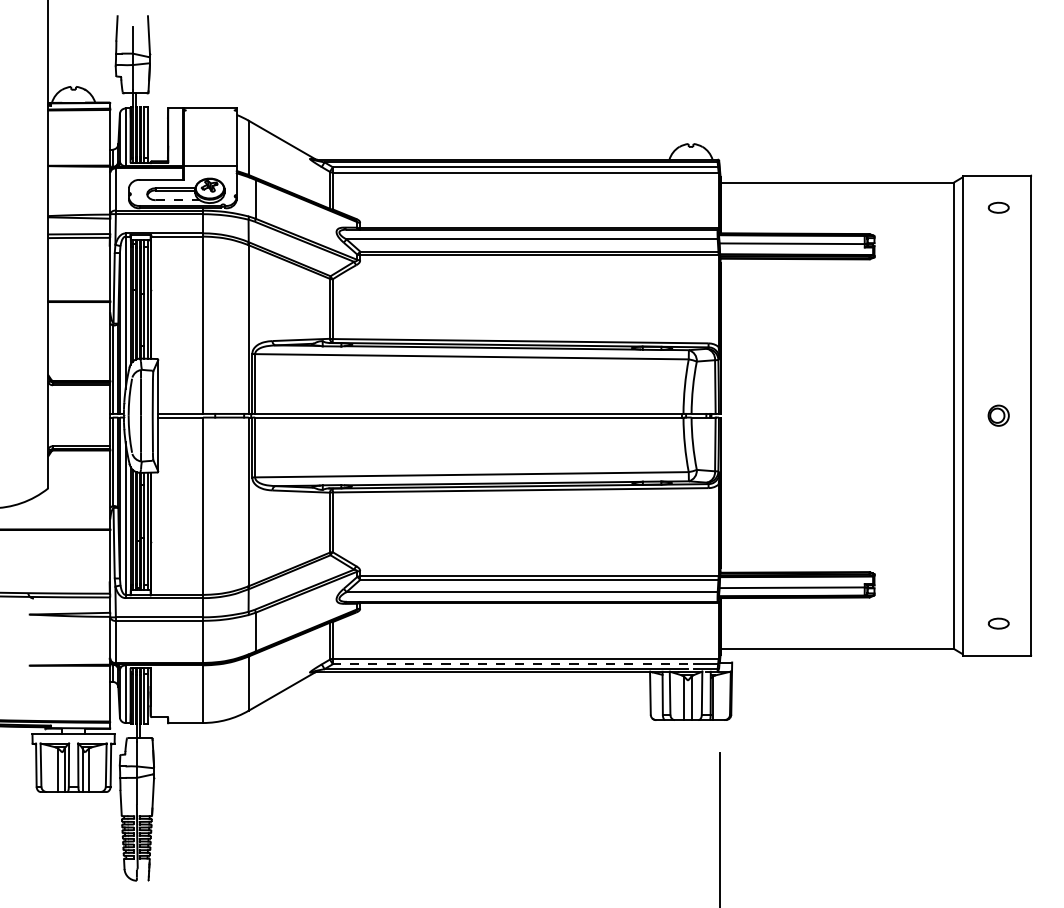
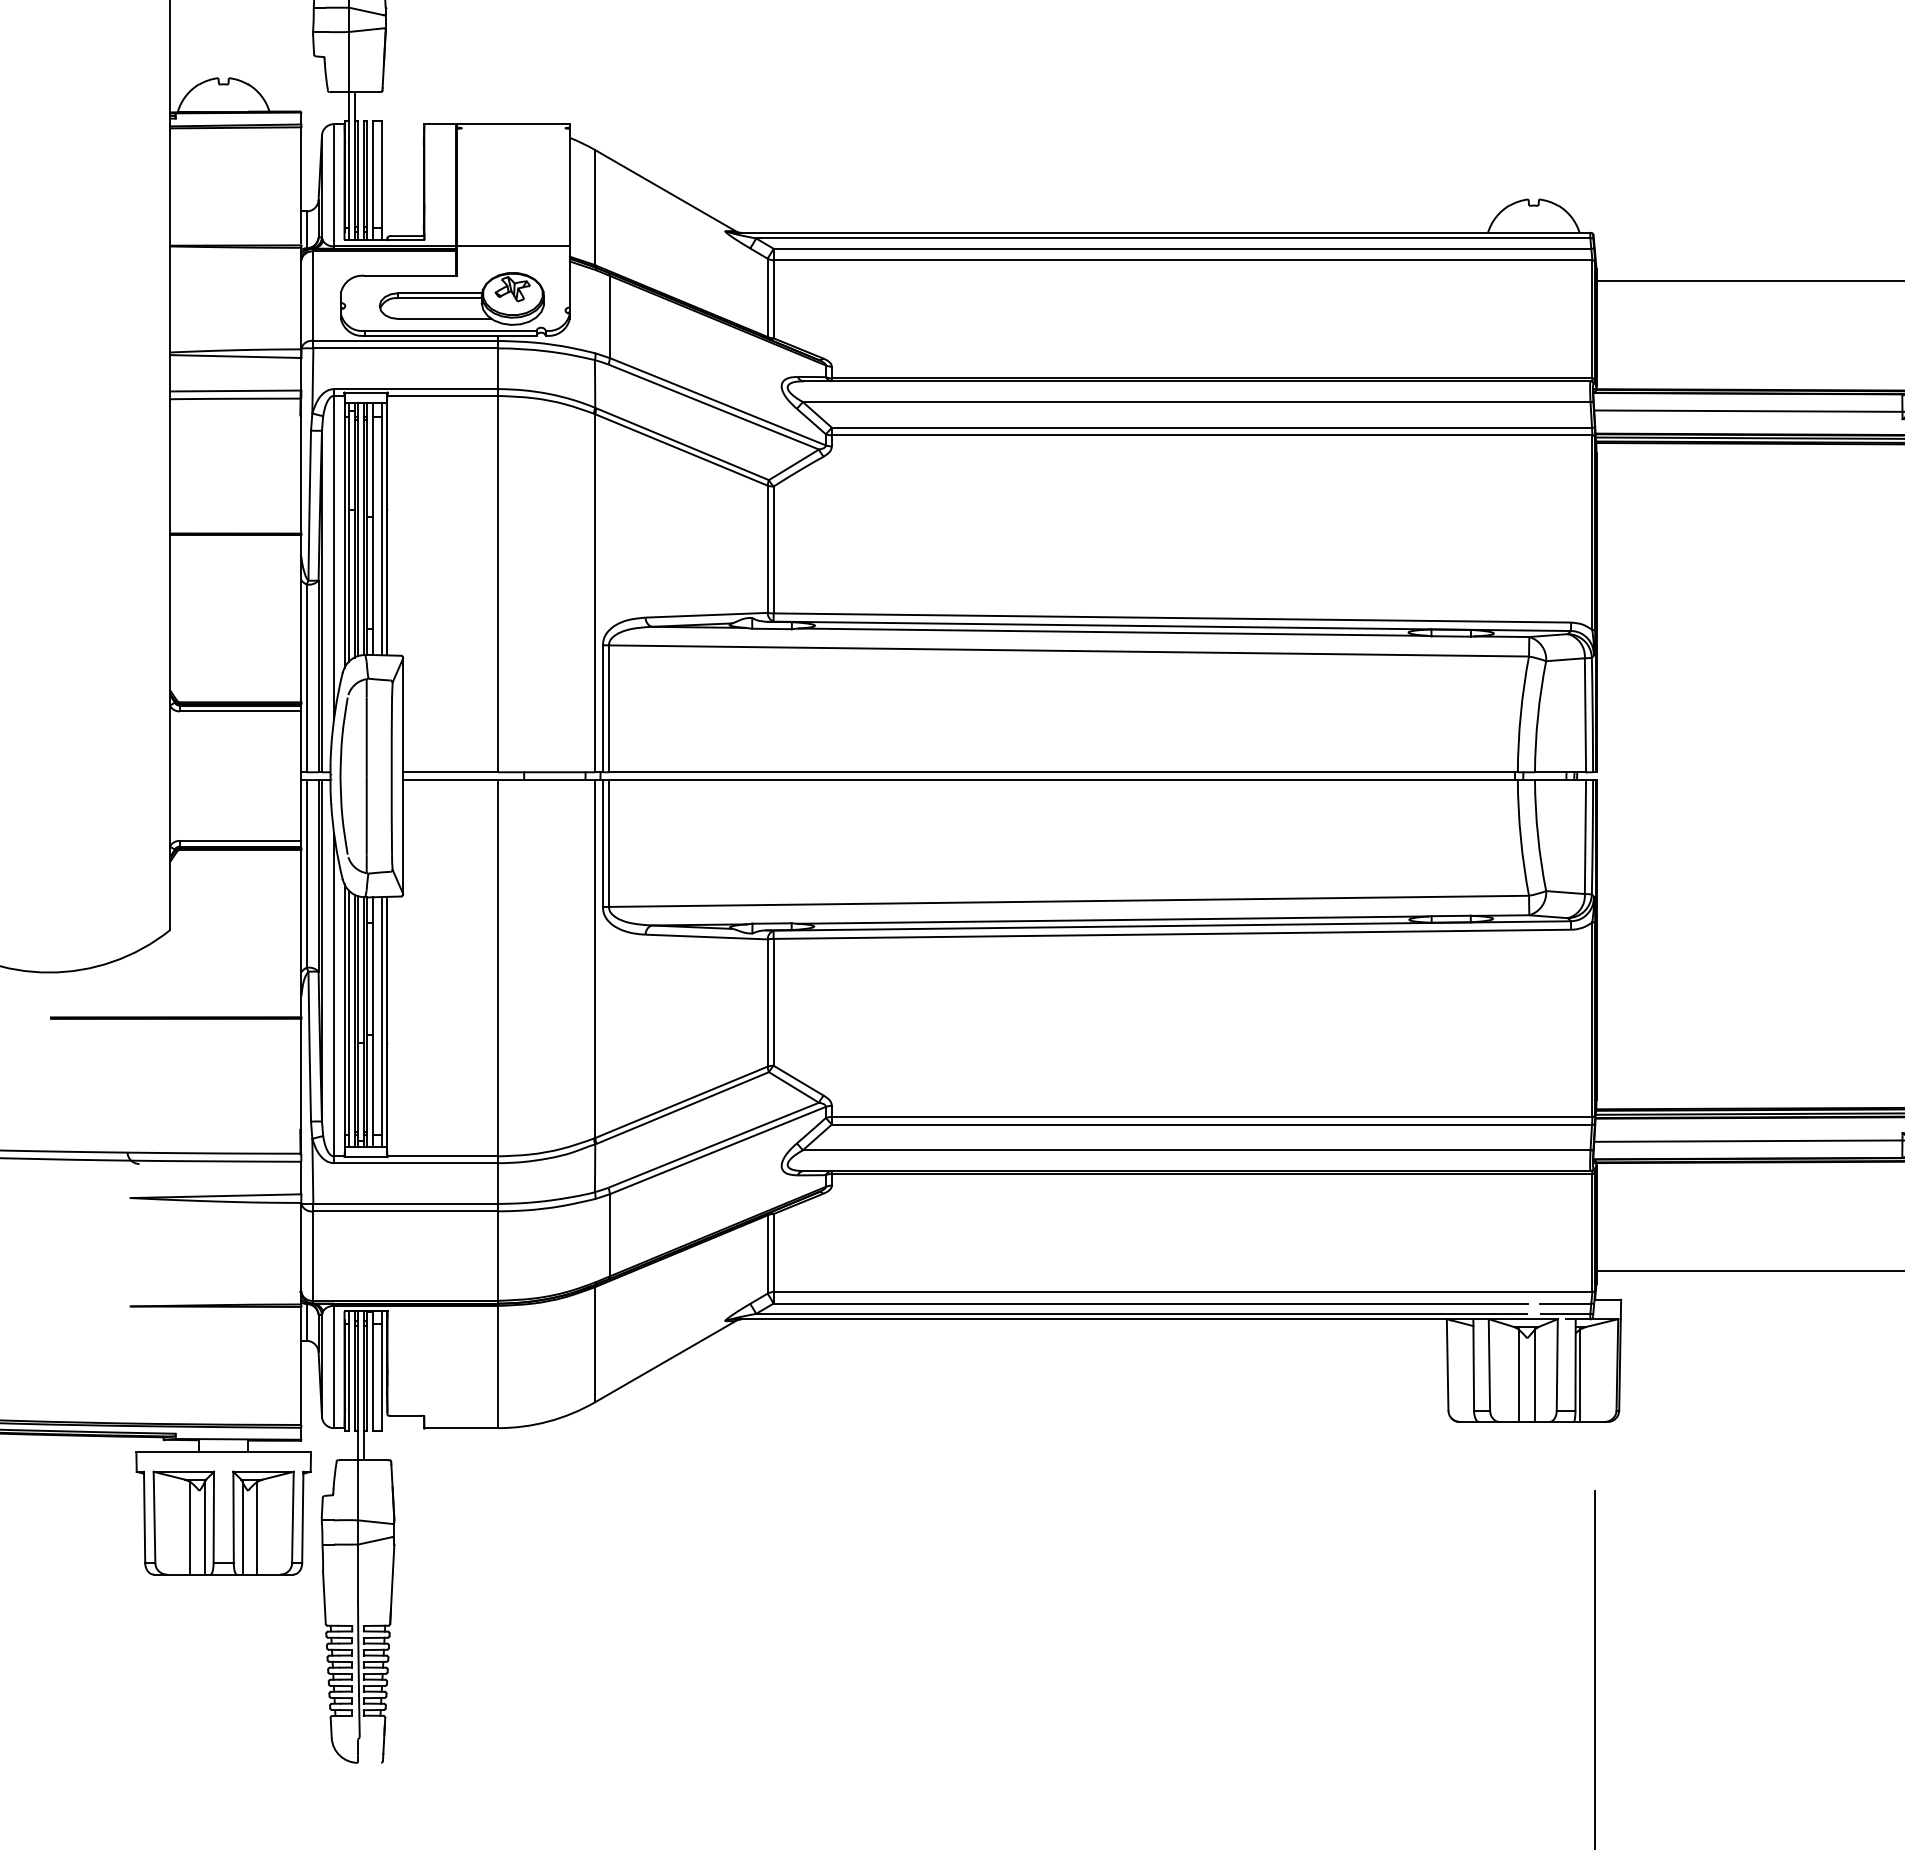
line: (178, 200) -> (446, 319), dashed -> solid
line: (510, 664) -> (1150, 1303), dashed -> solid

